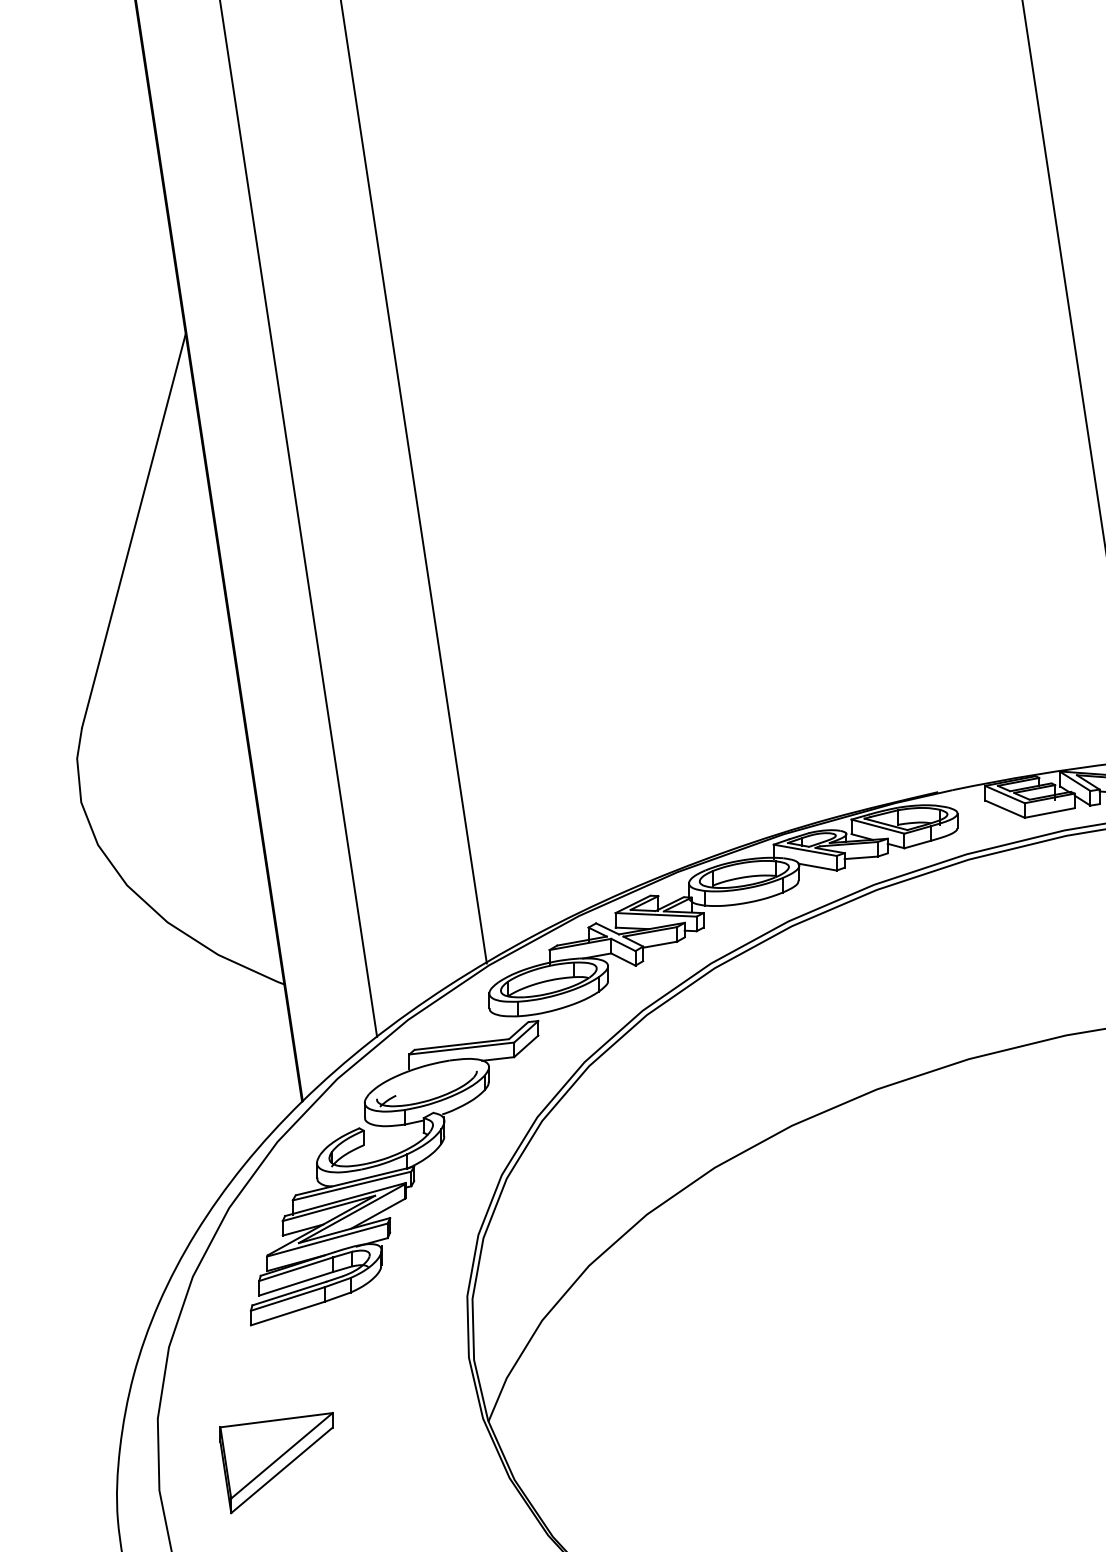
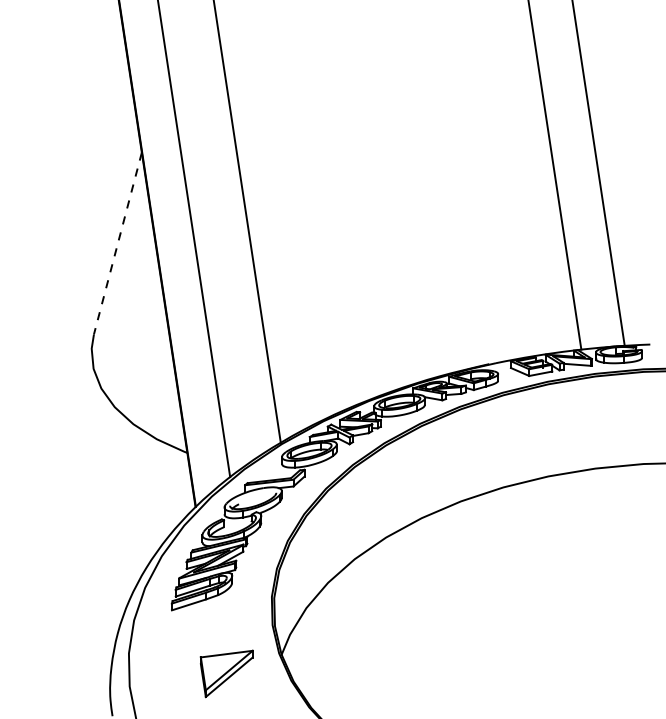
line: (133, 533) -> (117, 244), solid -> dashed
part: (275, 1462) -> (226, 673), moved

